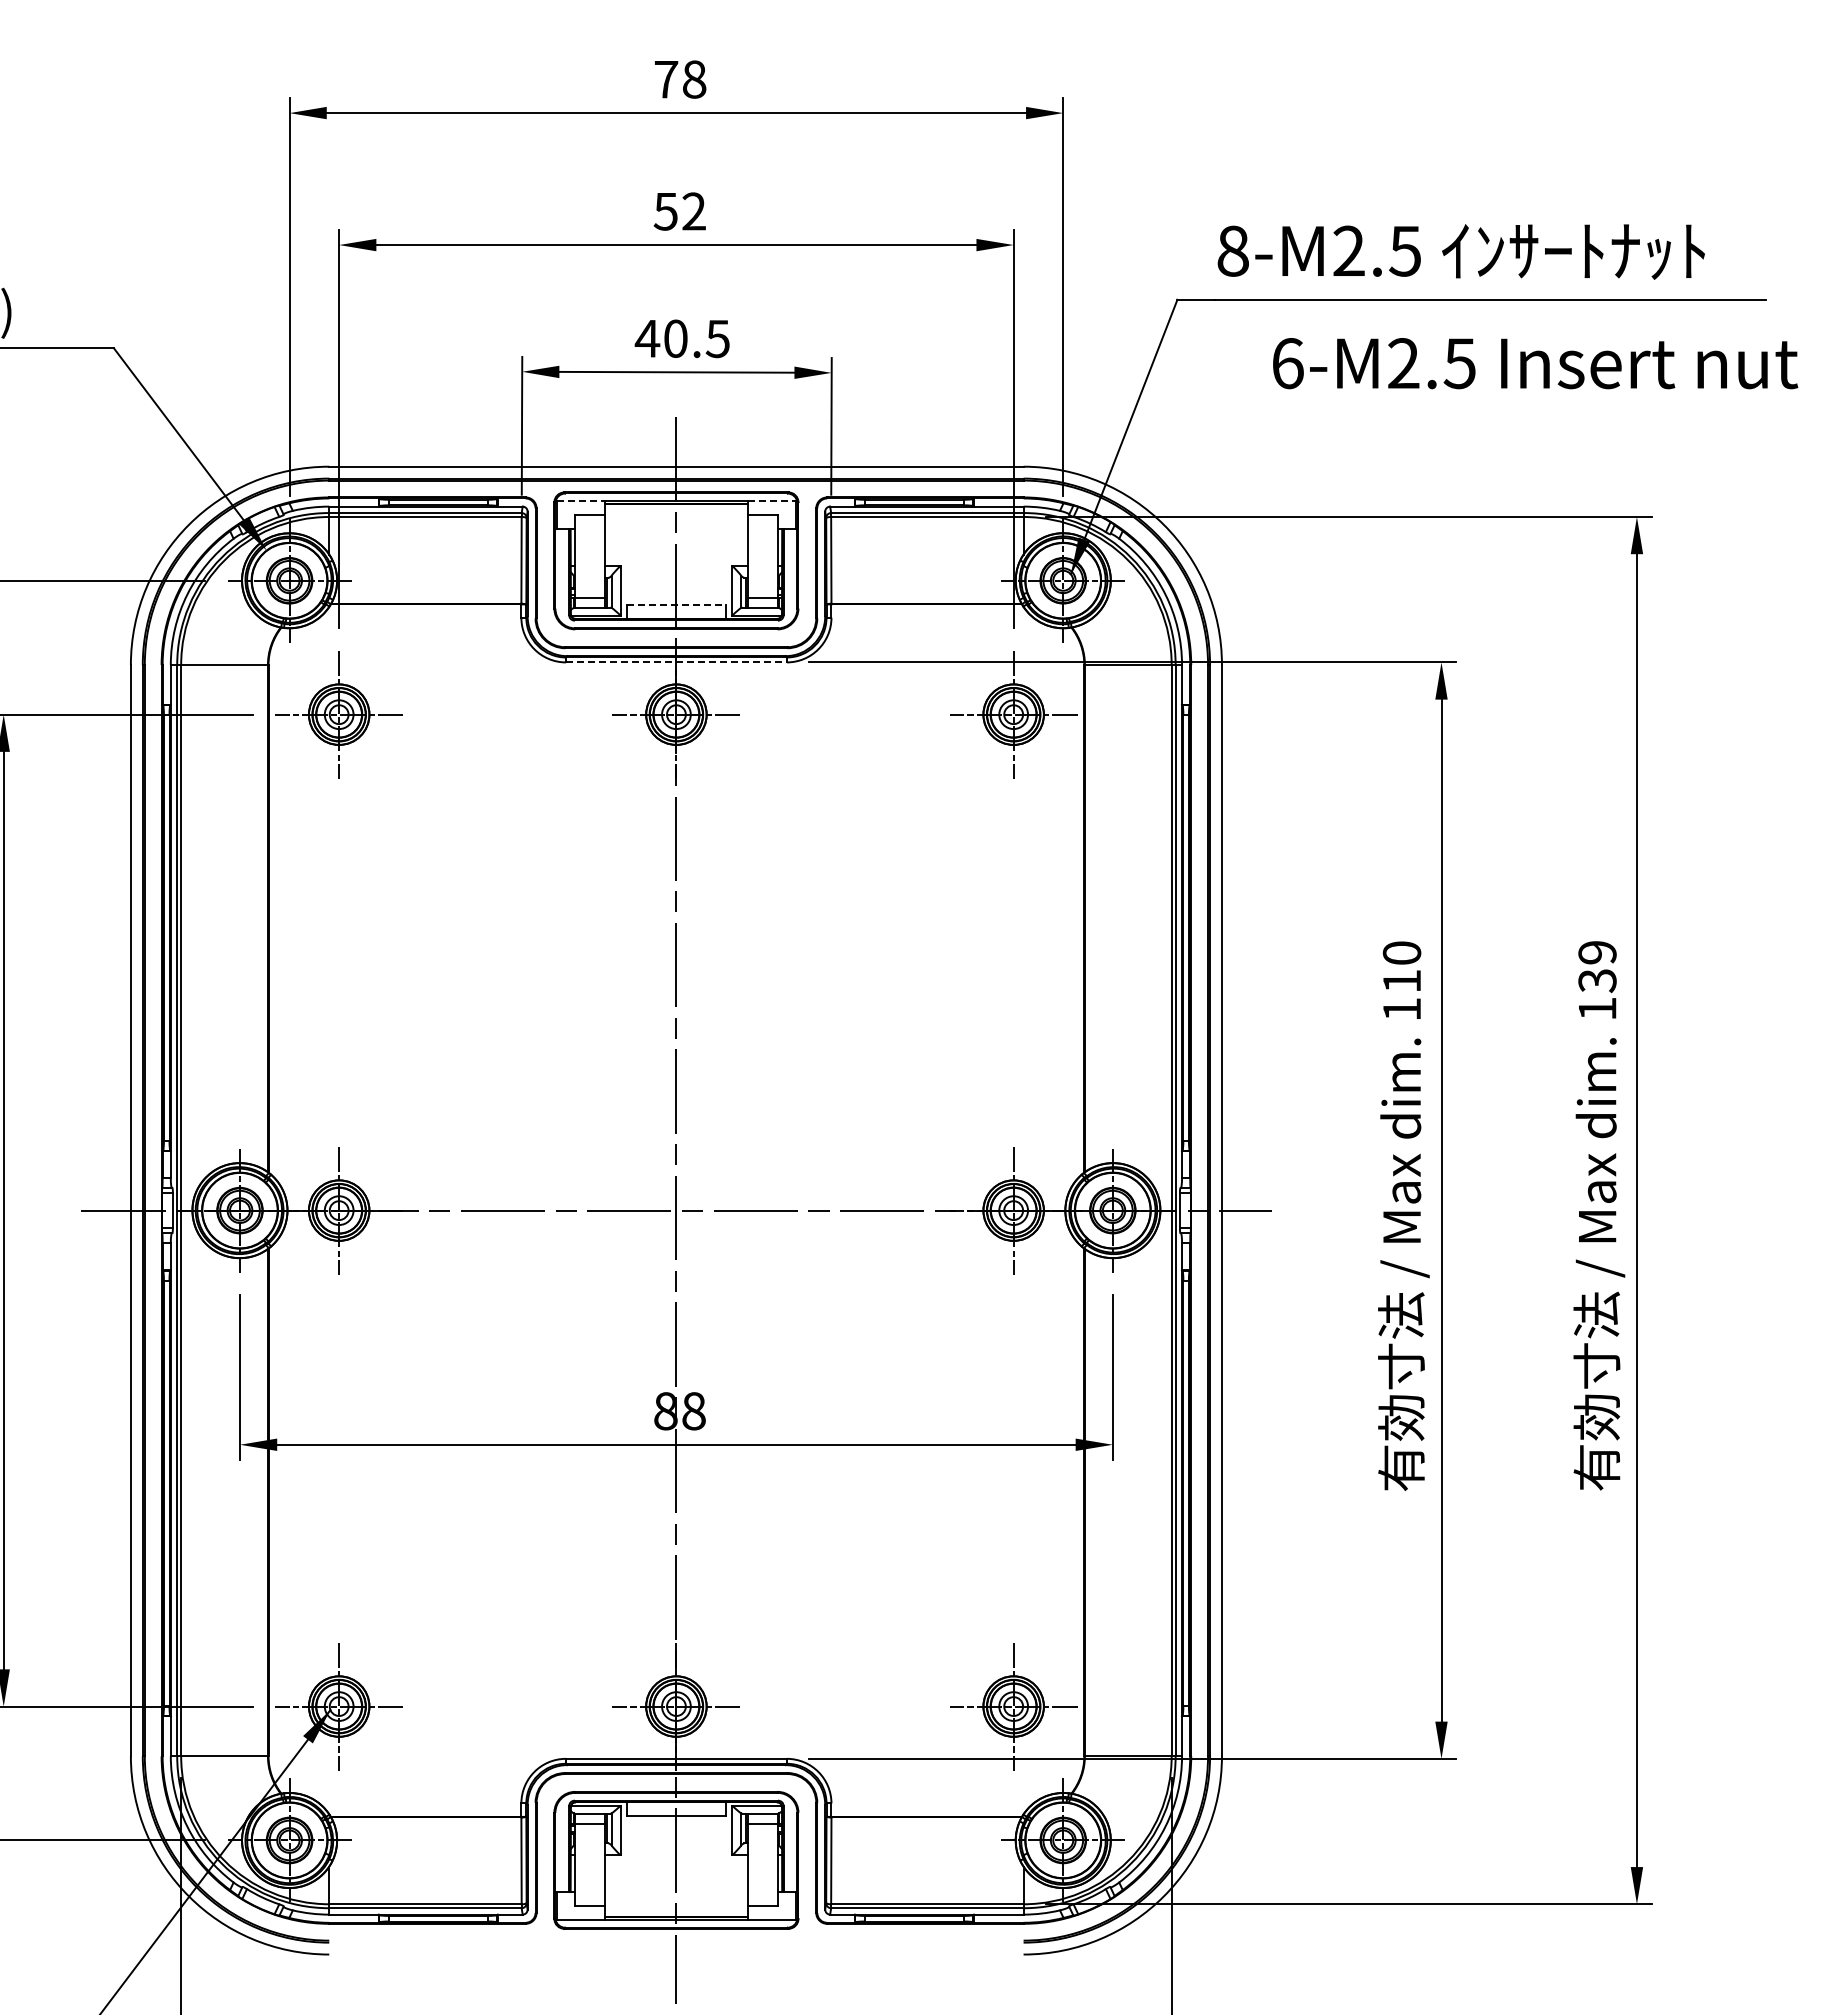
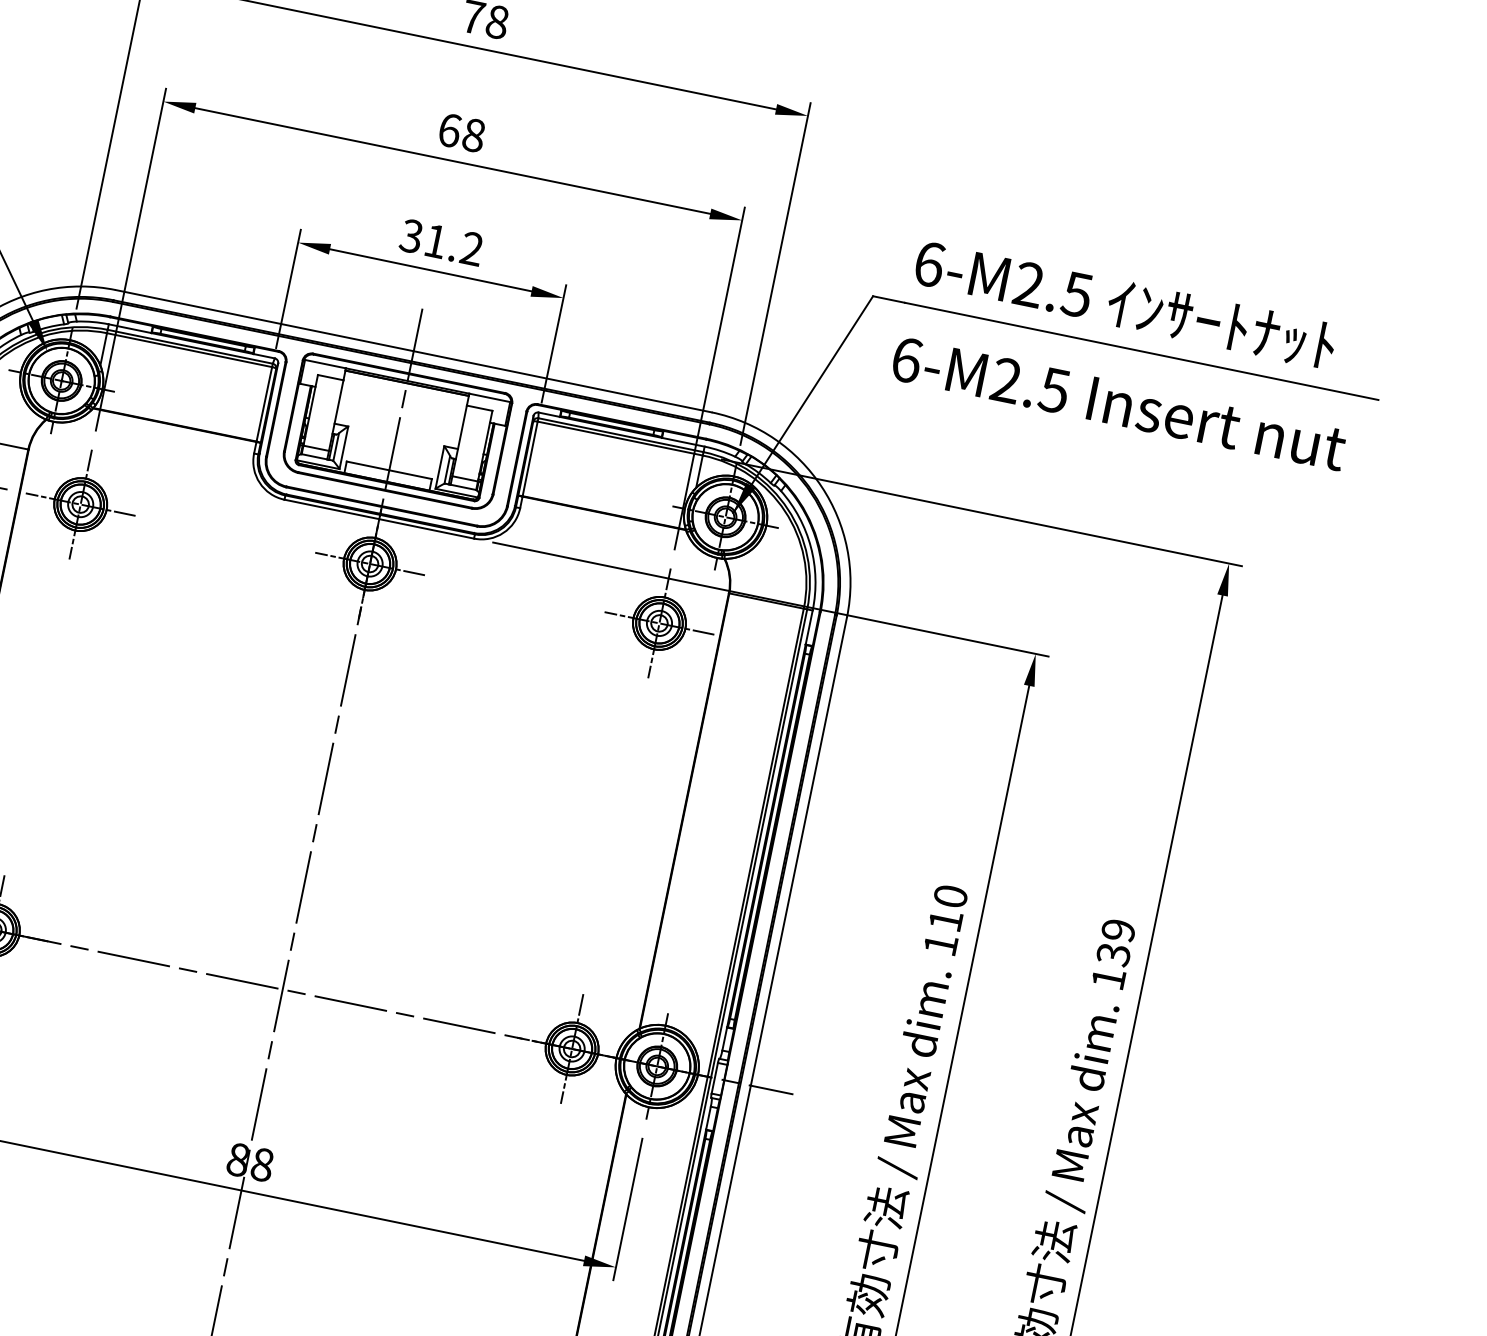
text: (679, 211) -> (461, 132), 52 -> 68
text: (1233, 250) -> (929, 263), 8-M2.5 -> 6-M2.5
text: (681, 338) -> (440, 242), 40.5 -> 31.2
text: (1535, 363) -> (1119, 403), moved
line: (580, 501) -> (325, 364), dashed -> solid
line: (772, 501) -> (490, 398), dashed -> solid
line: (676, 605) -> (389, 470), dashed -> solid
line: (676, 662) -> (379, 519), dashed -> solid

